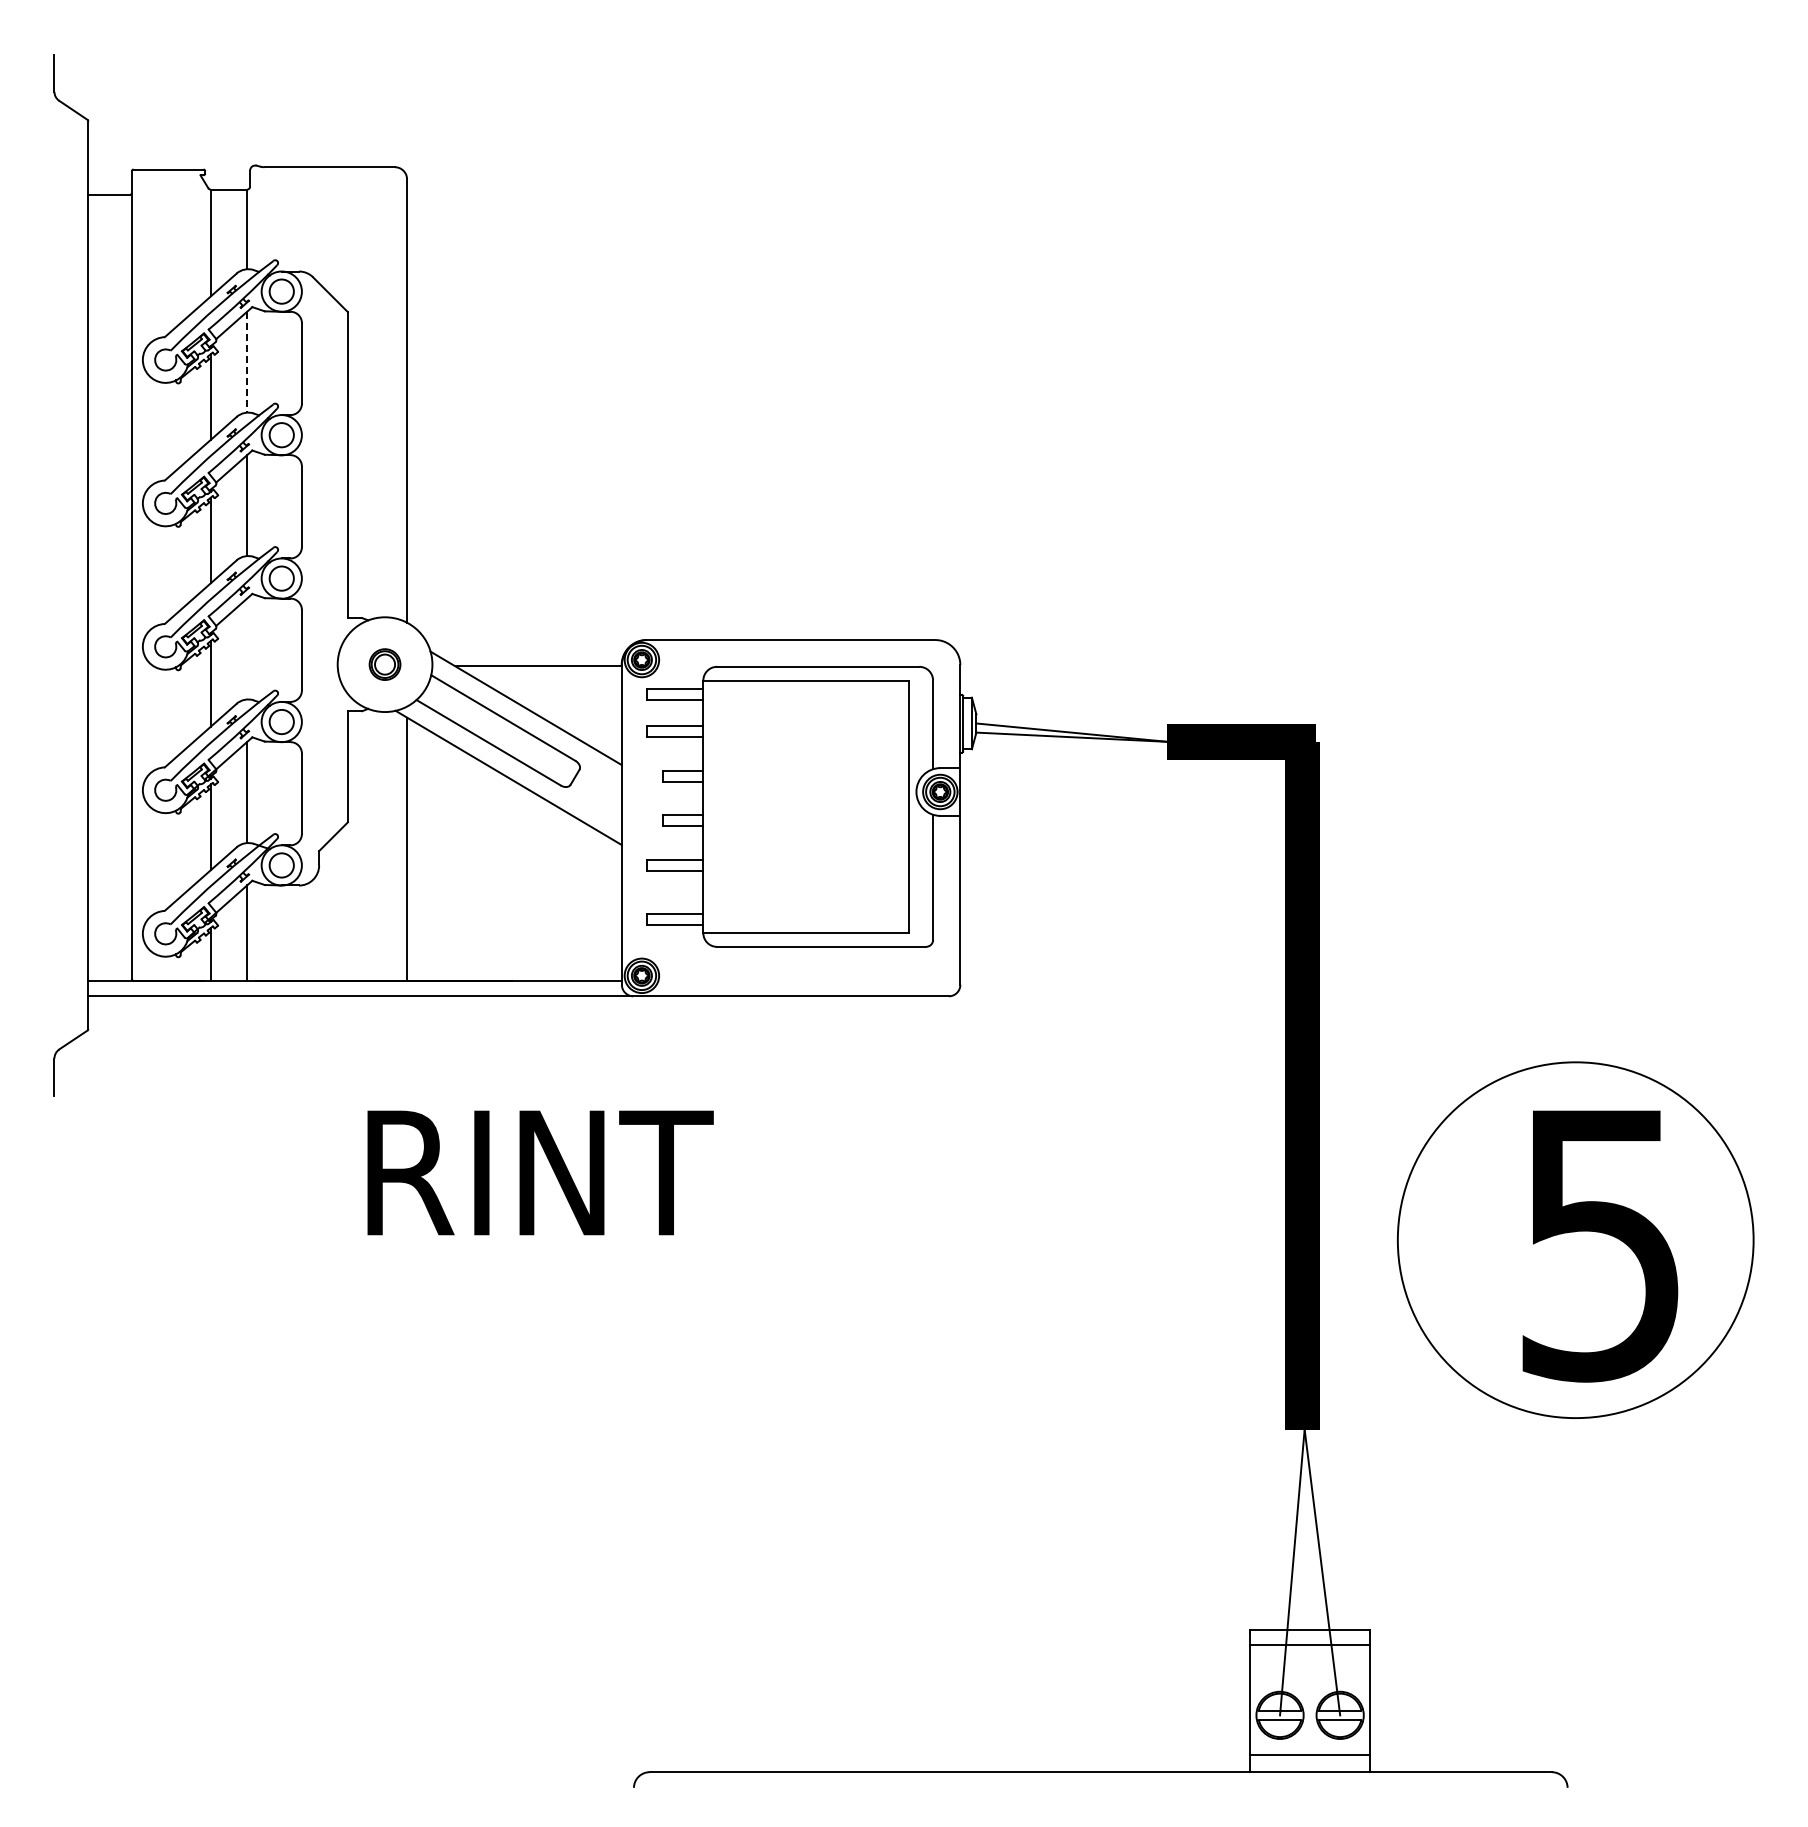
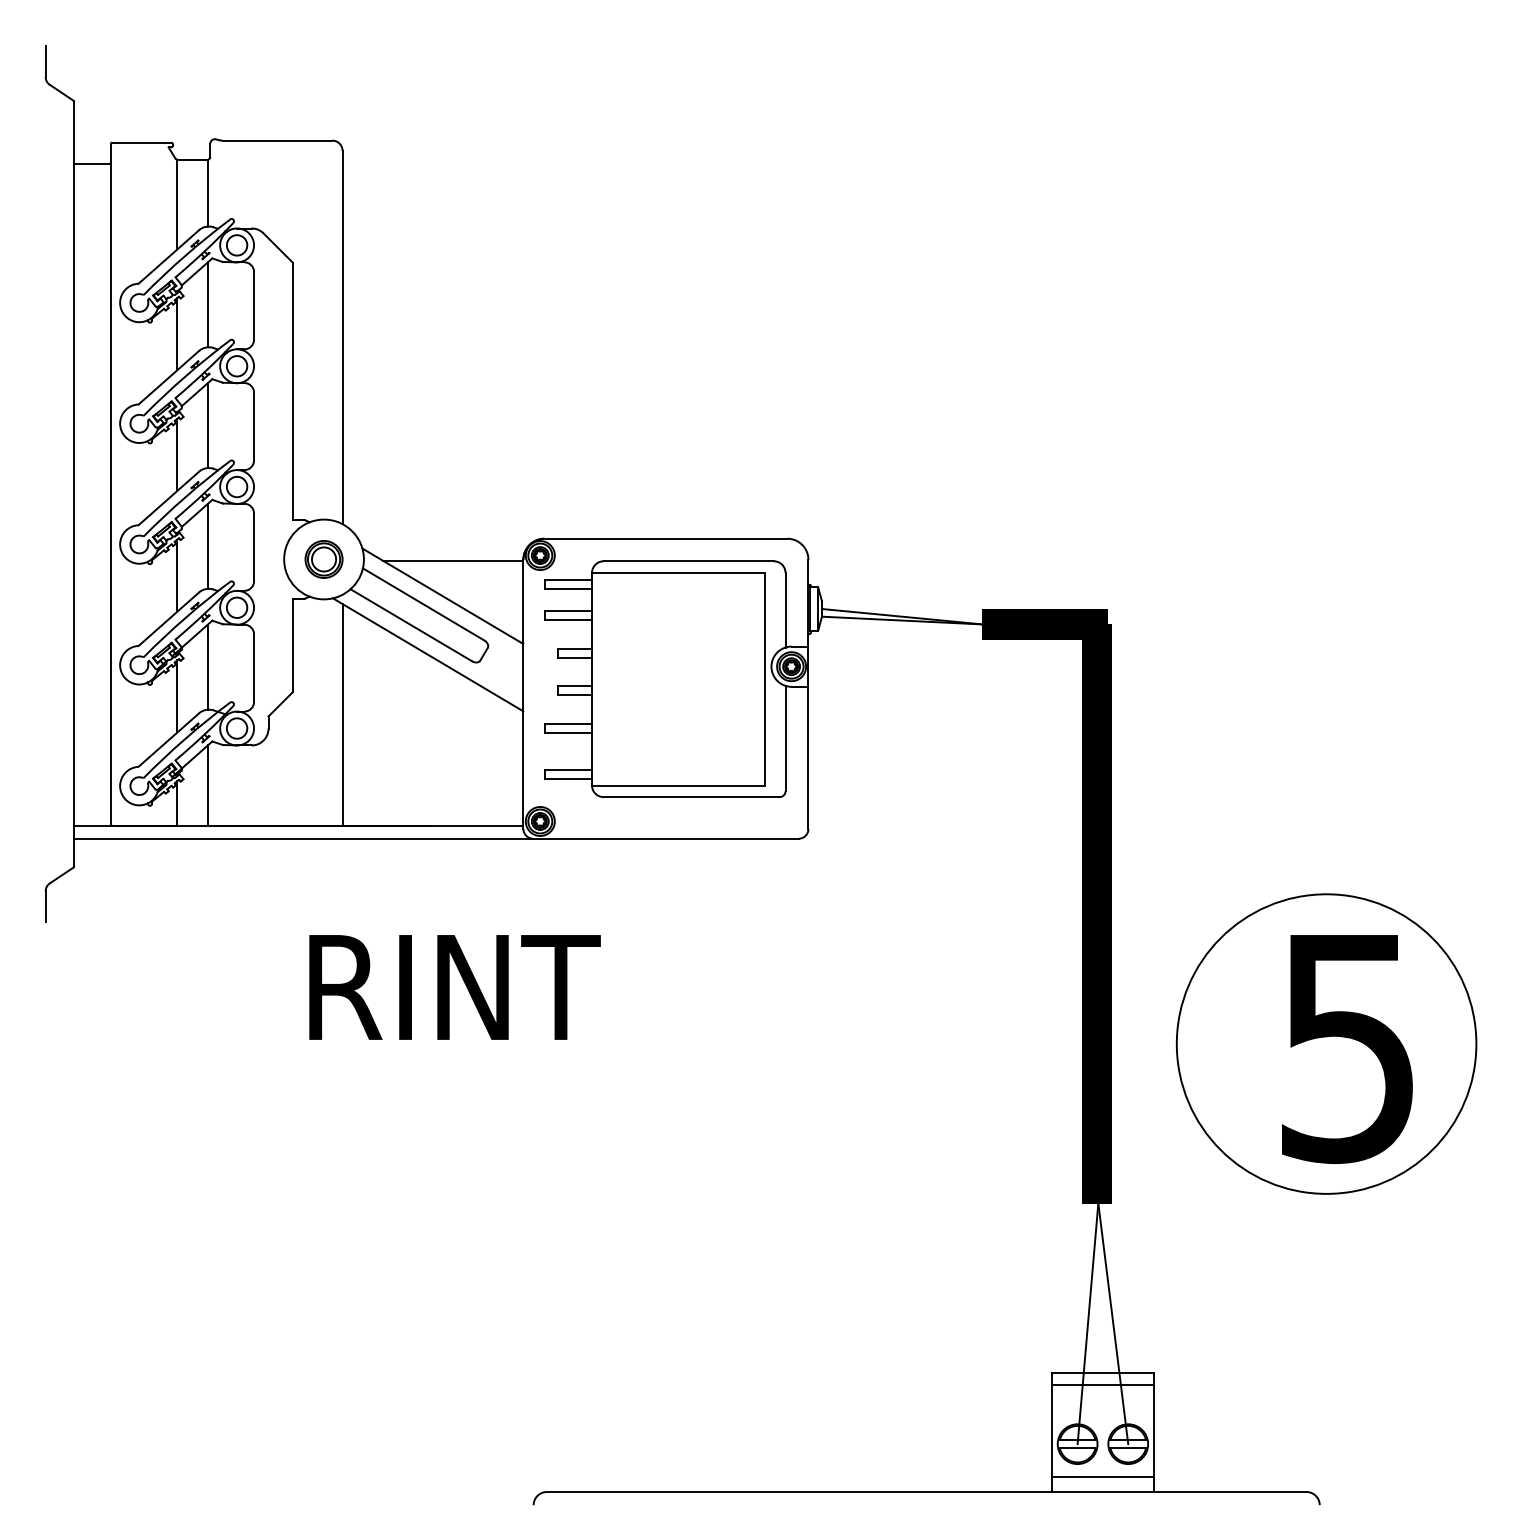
line: (247, 362) -> (208, 305), dashed -> solid
line: (247, 648) -> (208, 545), added
part: (384, 664) -> (323, 559), size x1.43

